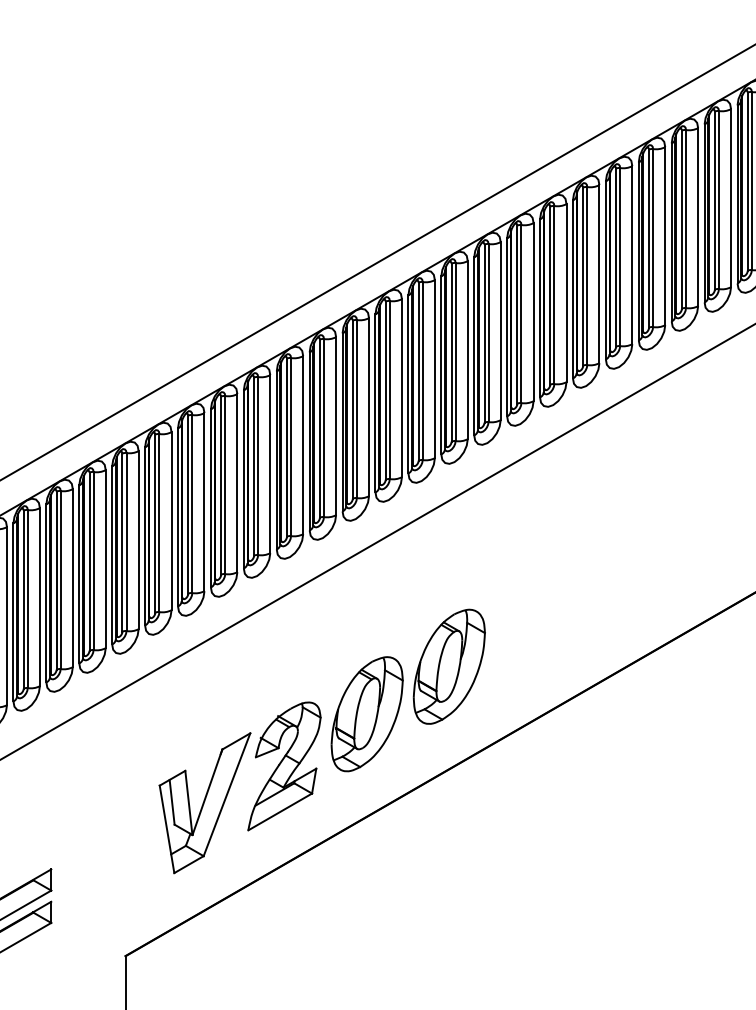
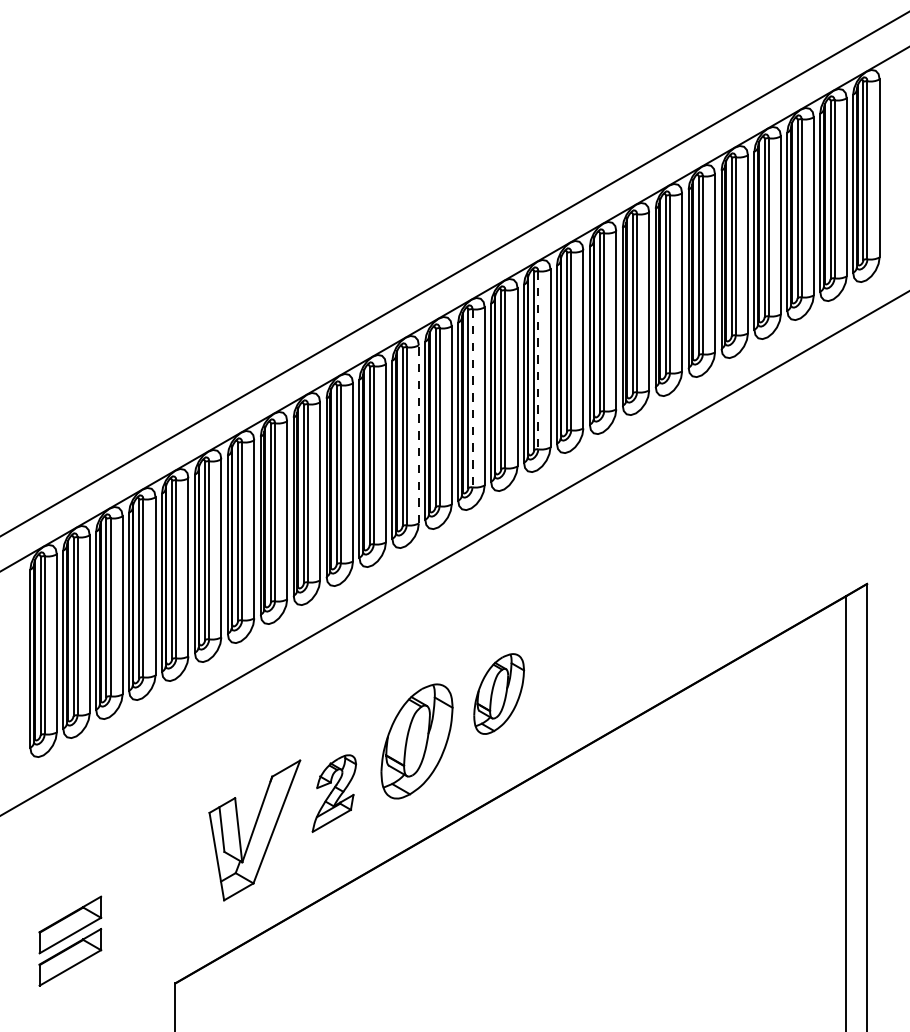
line: (488, 333) -> (538, 360), solid -> dashed
line: (422, 371) -> (472, 398), solid -> dashed
line: (368, 406) -> (418, 433), solid -> dashed
part: (448, 666) -> (498, 693), size x0.7
part: (284, 766) -> (334, 793), size x0.6

